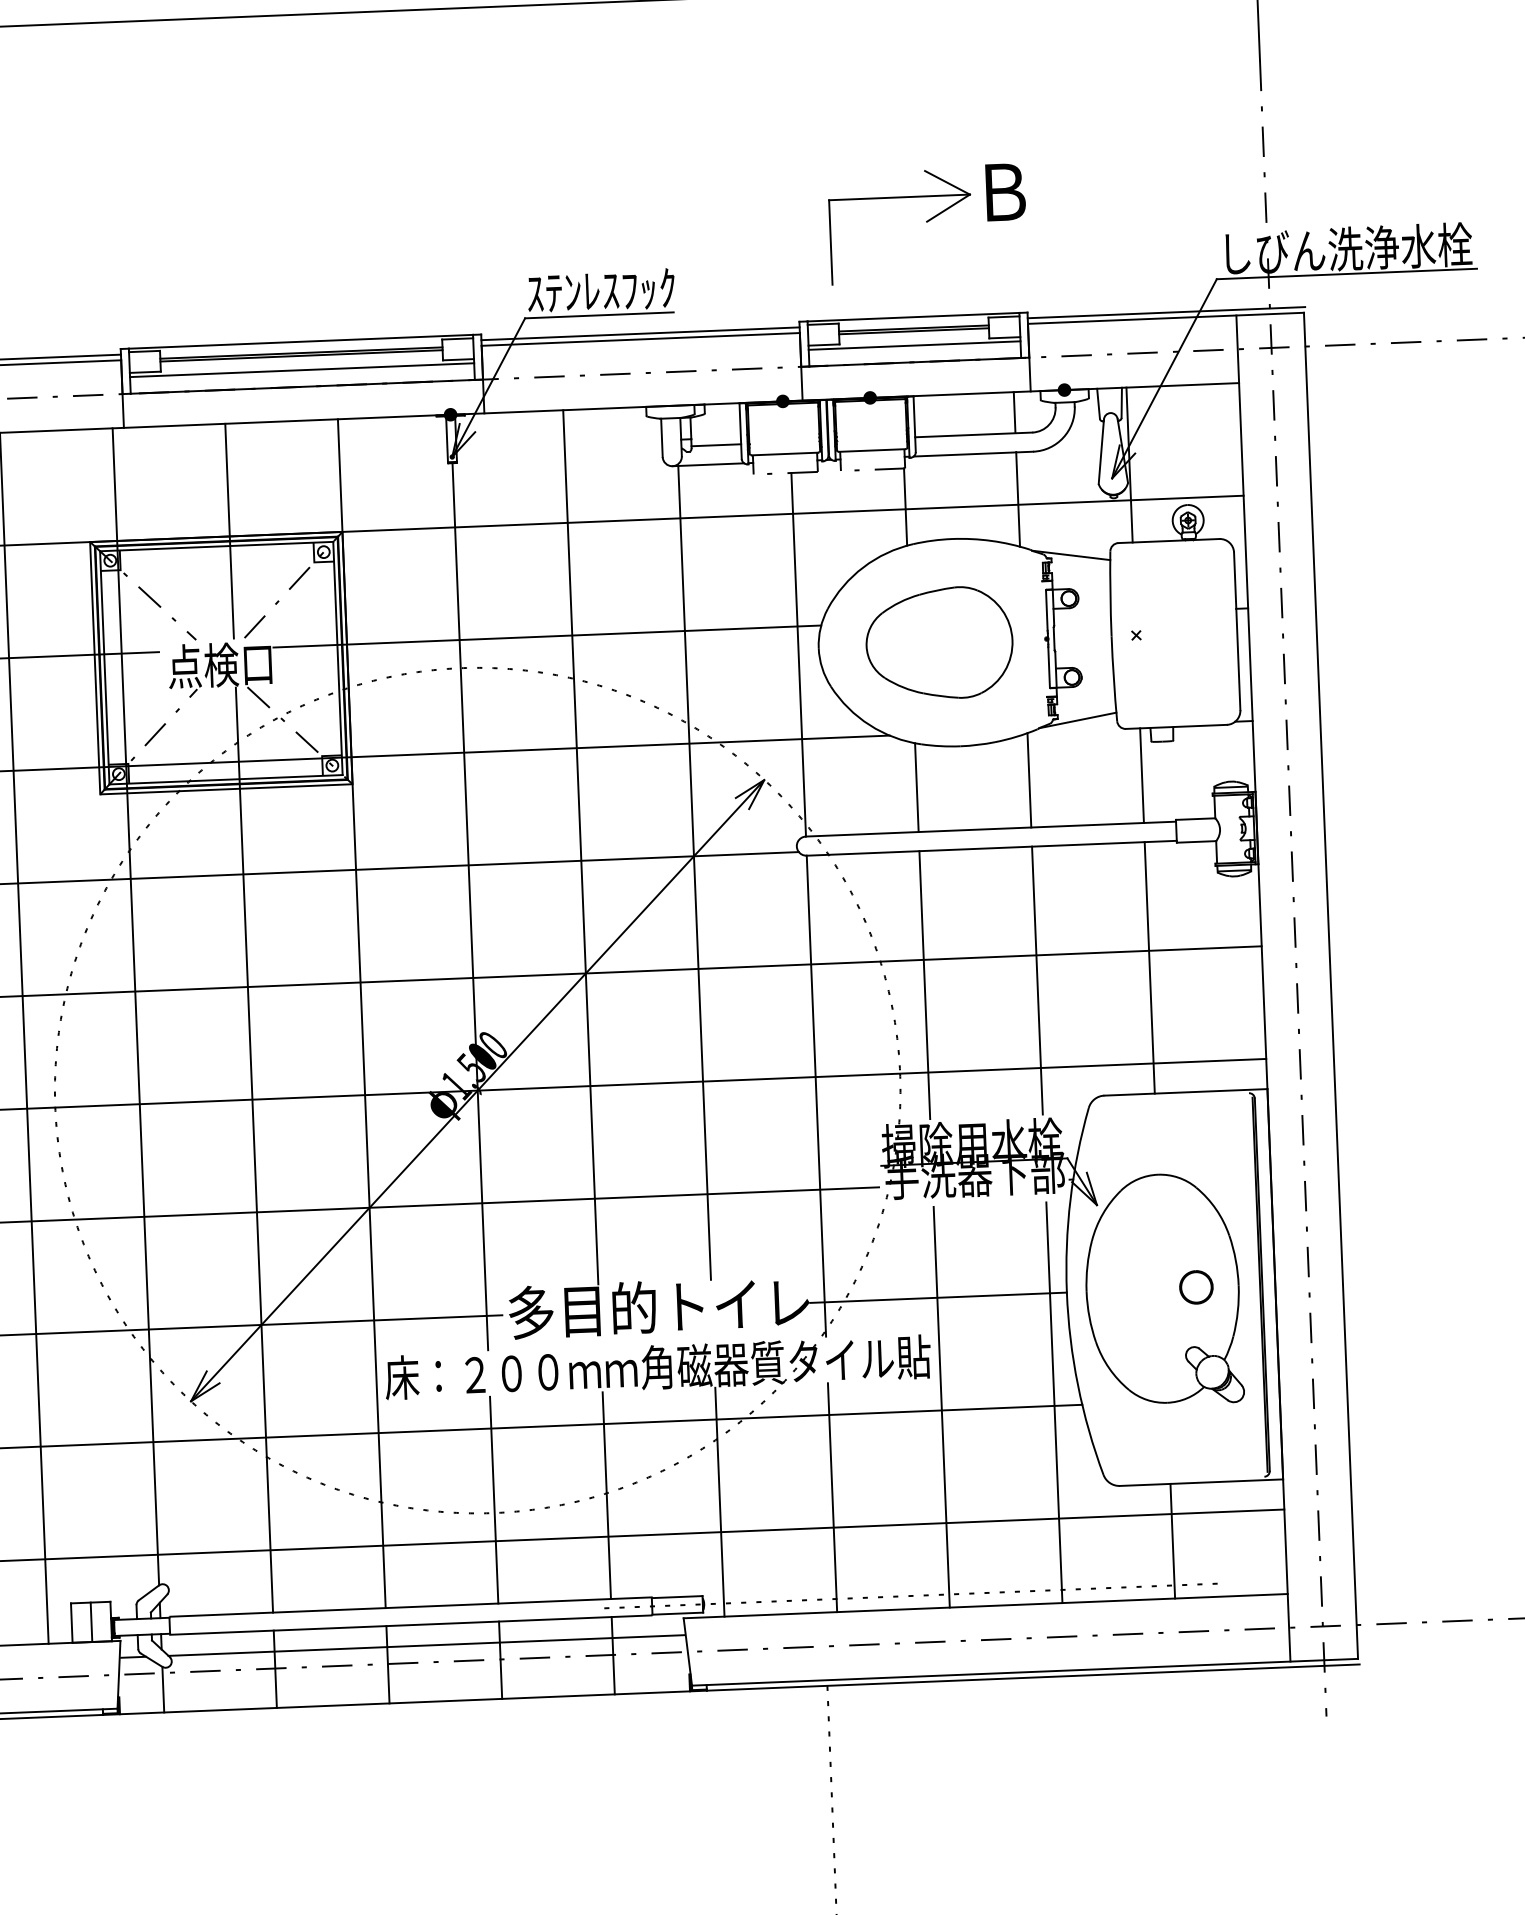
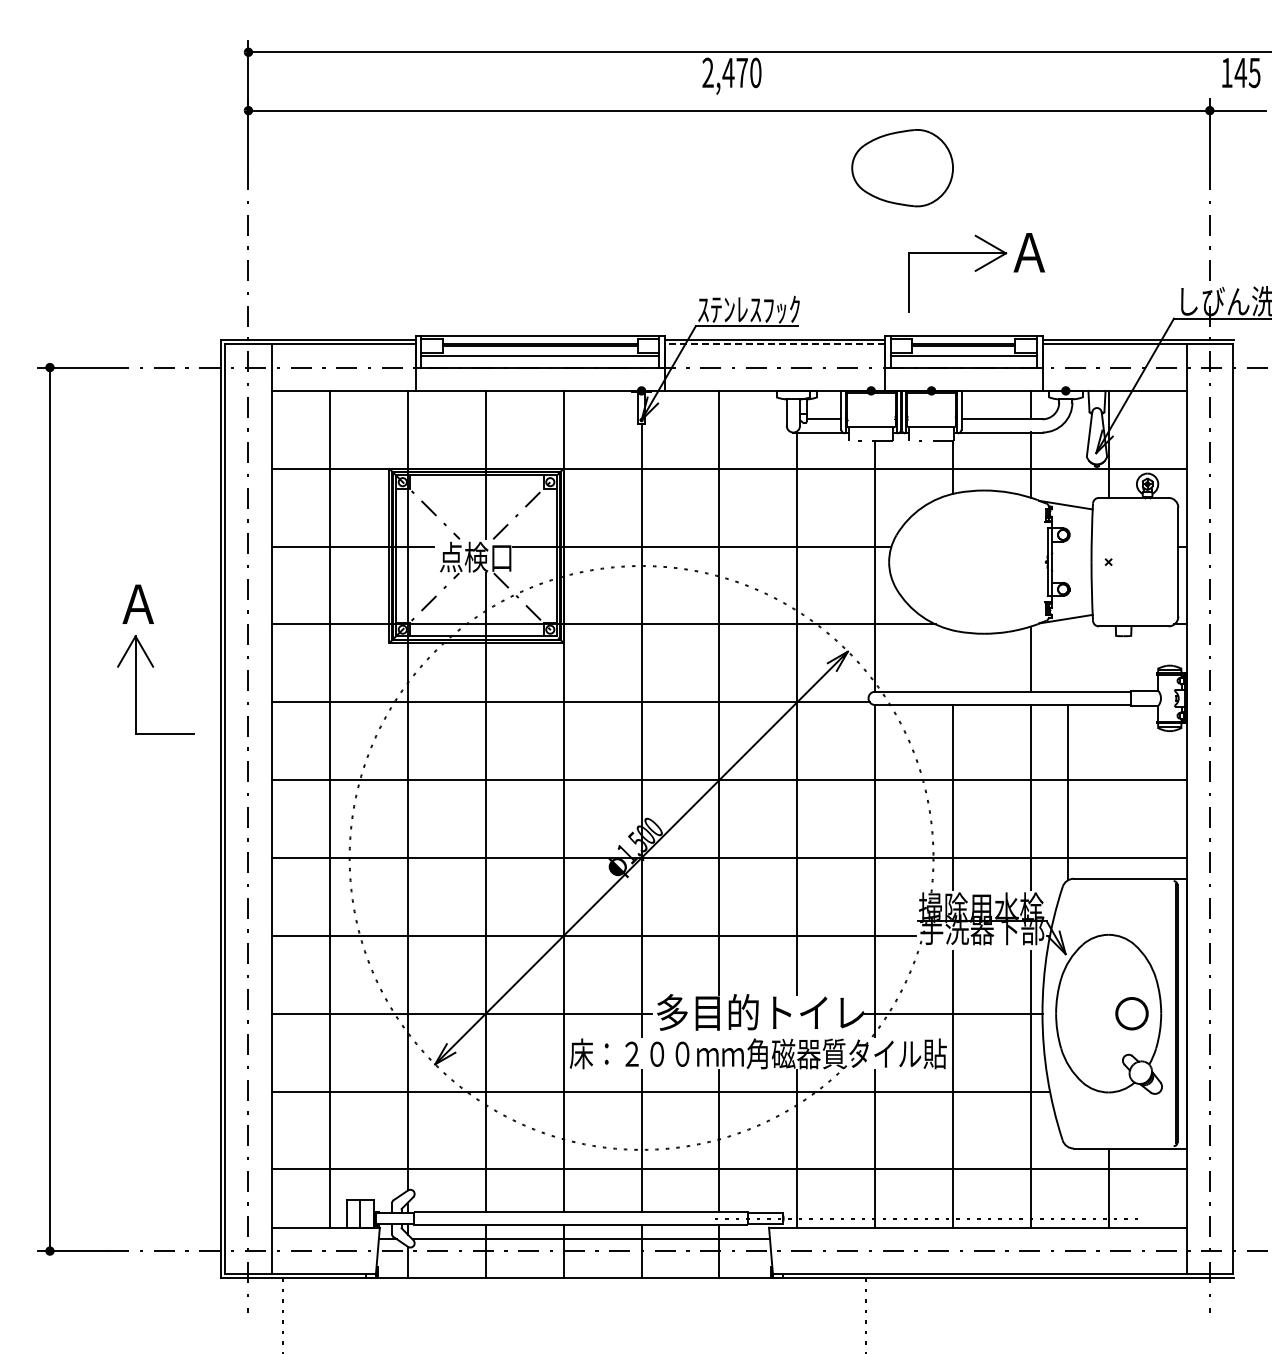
text: (1002, 192) -> (1028, 252), Ｂ -> Ａ
line: (640, 339) -> (774, 344), solid -> dashed
part: (939, 643) -> (902, 168), moved
line: (1141, 774) -> (1108, 658), removed
line: (916, 786) -> (952, 660), removed
line: (1149, 967) -> (1067, 791), moved
part: (1195, 1287) -> (1131, 1013), size x1.4

